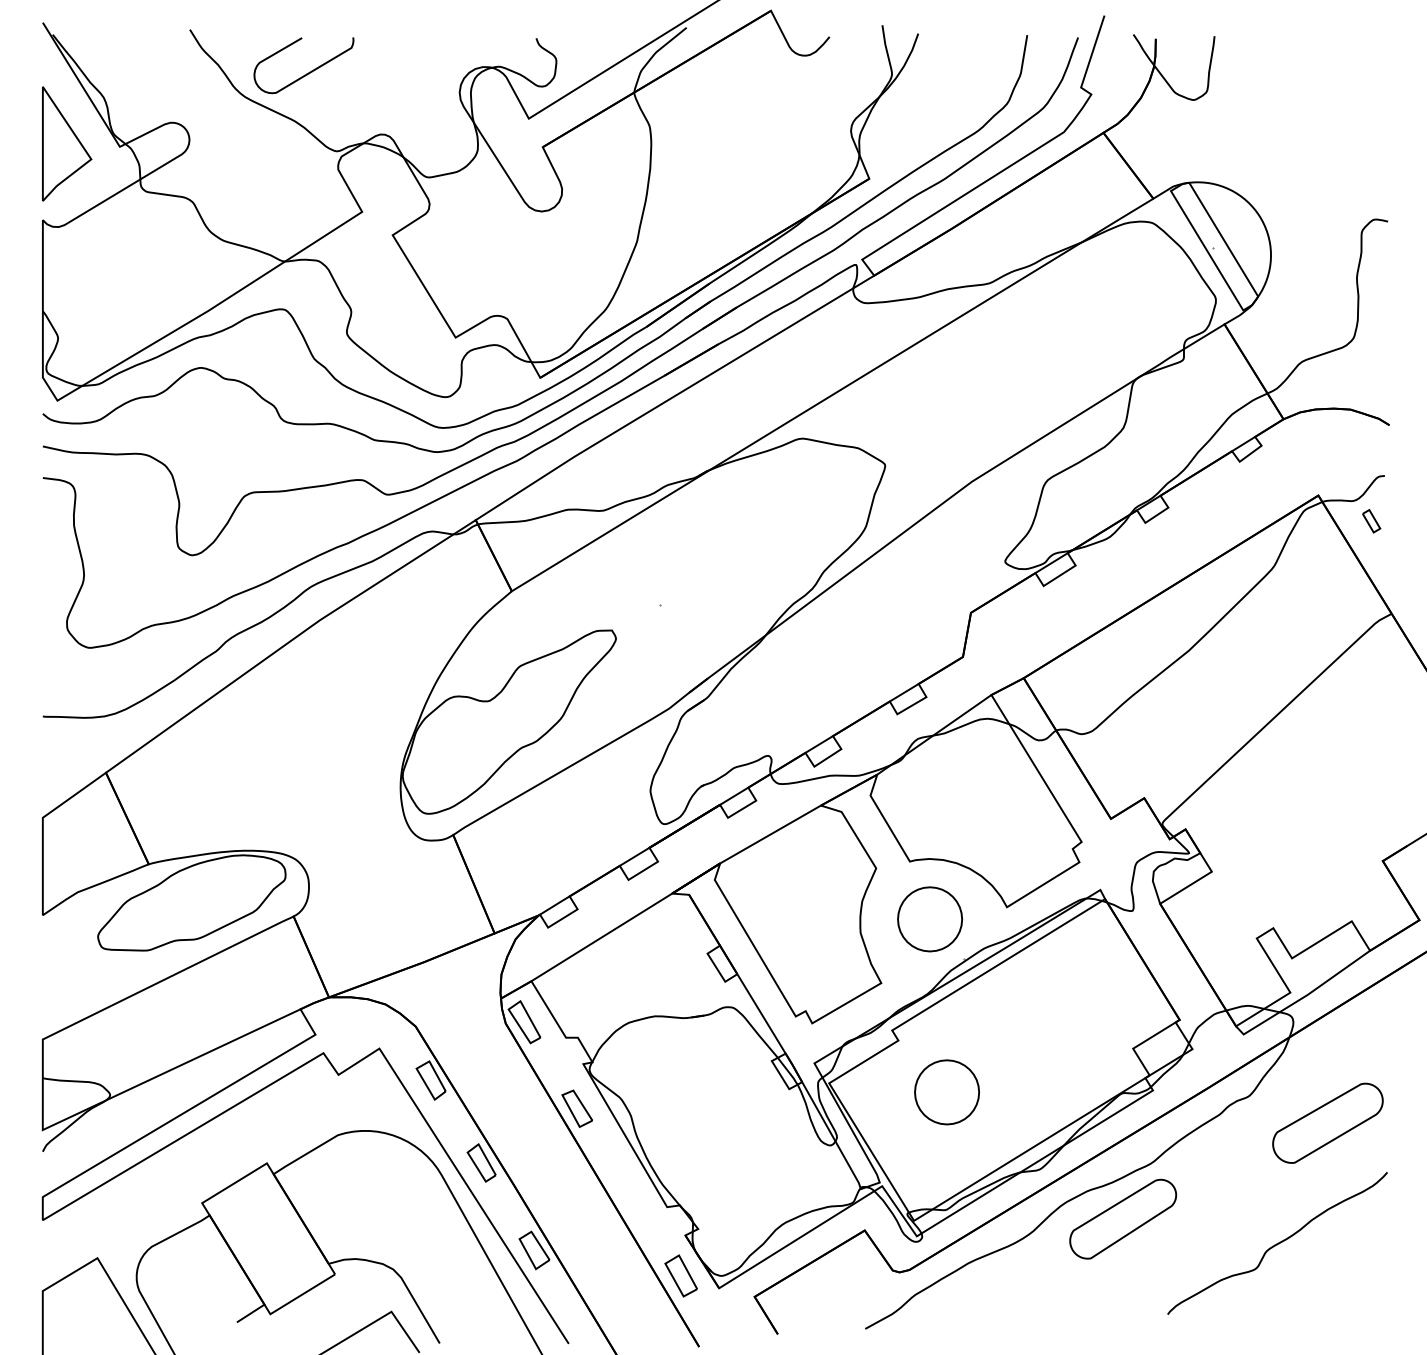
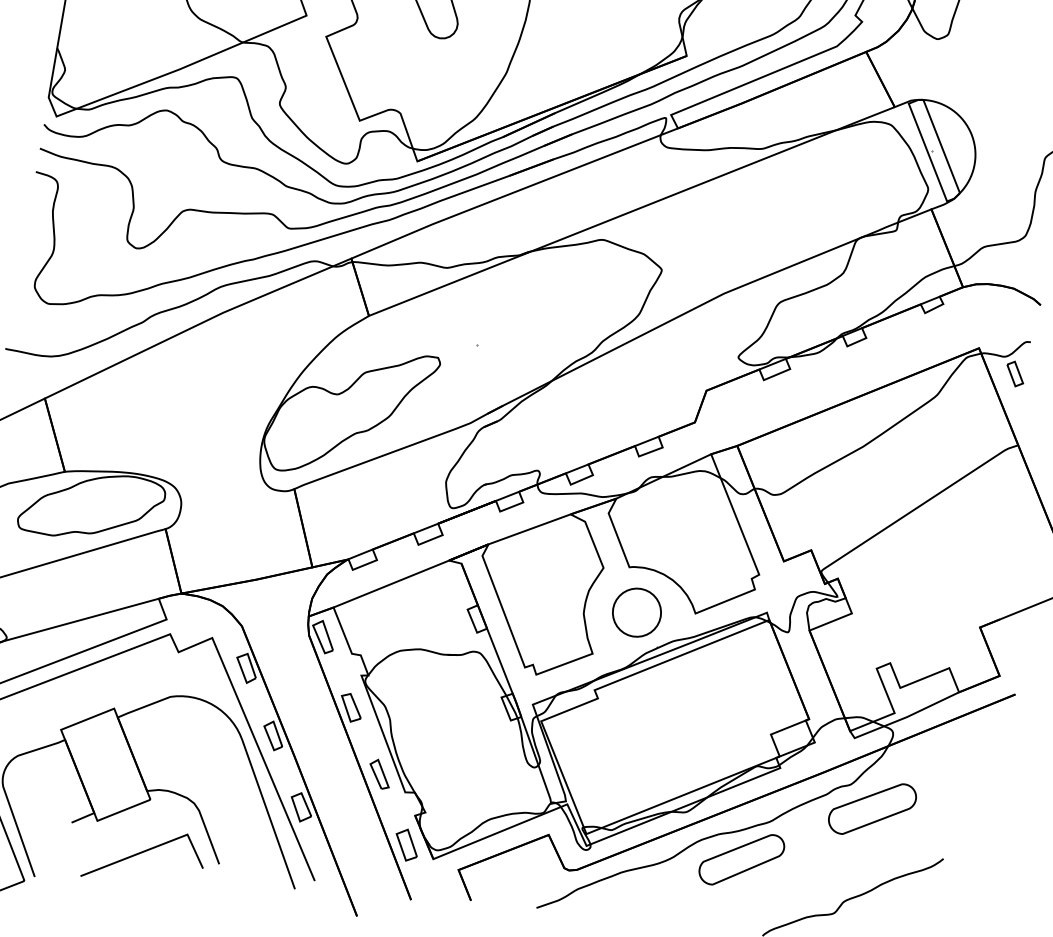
part: (1371, 521) -> (1015, 374), size x1.43
part: (947, 1092) -> (627, 743), removed
part: (1327, 1122) -> (872, 808), moved
part: (629, 1188) -> (379, 773), added

